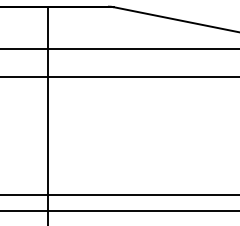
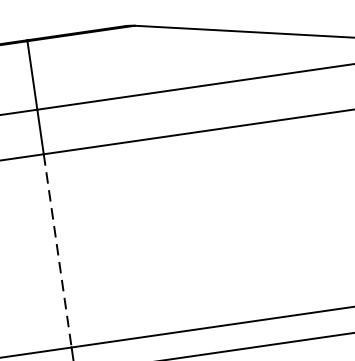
line: (48, 136) -> (58, 252), solid -> dashed

